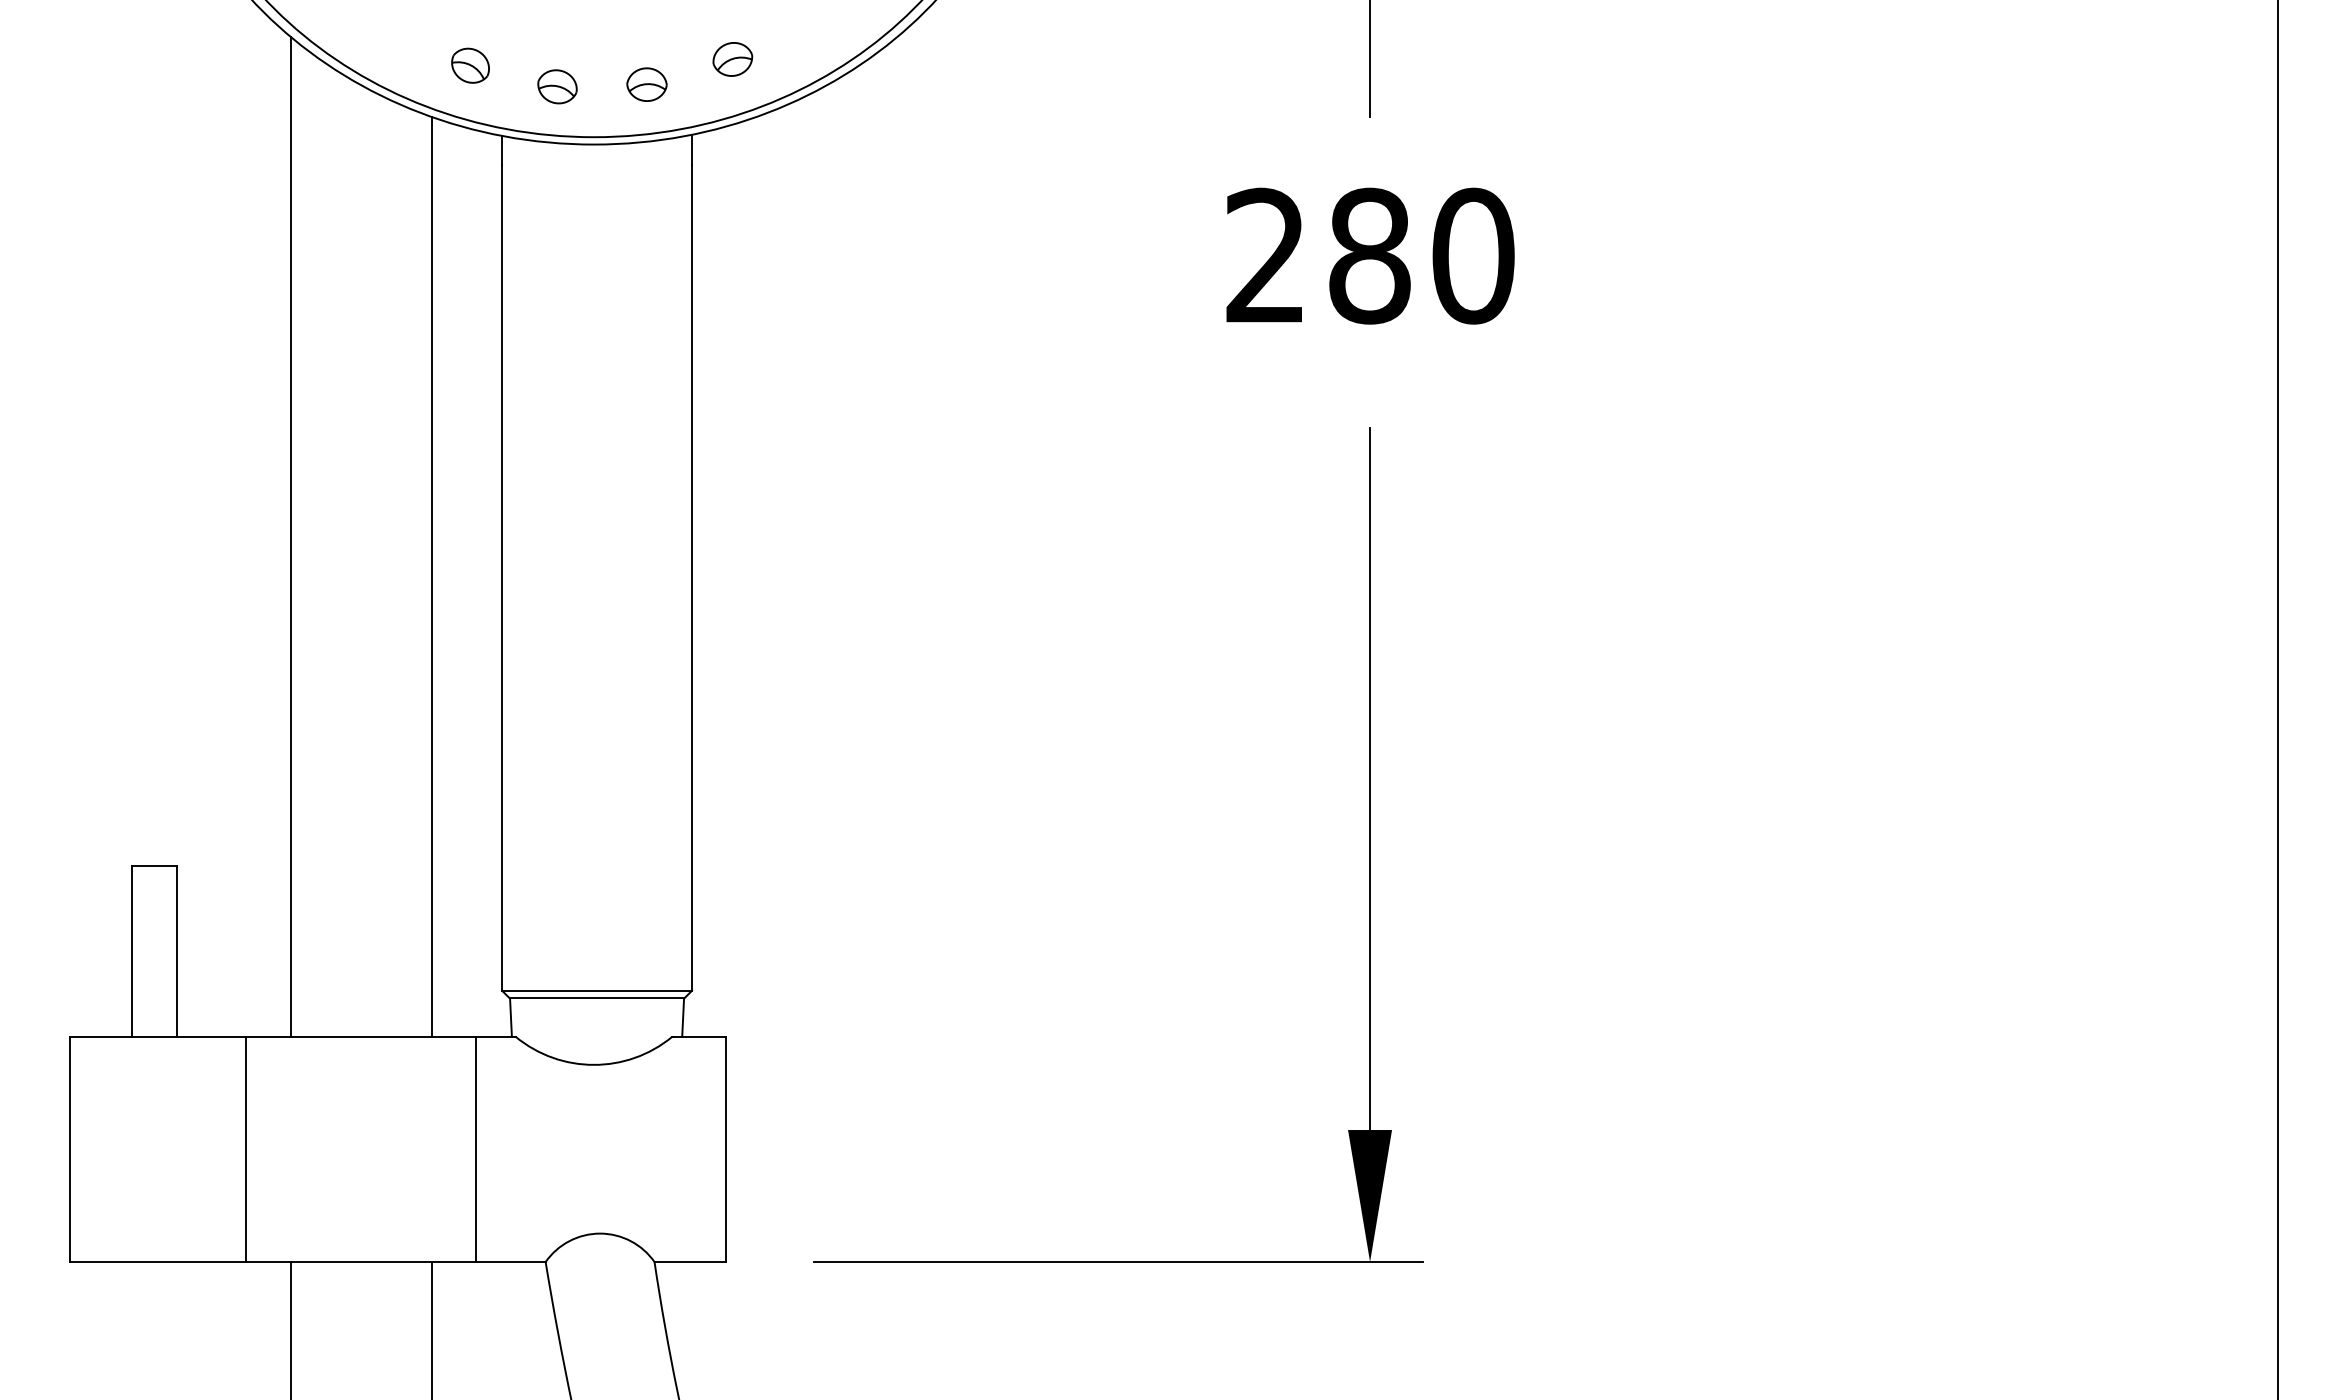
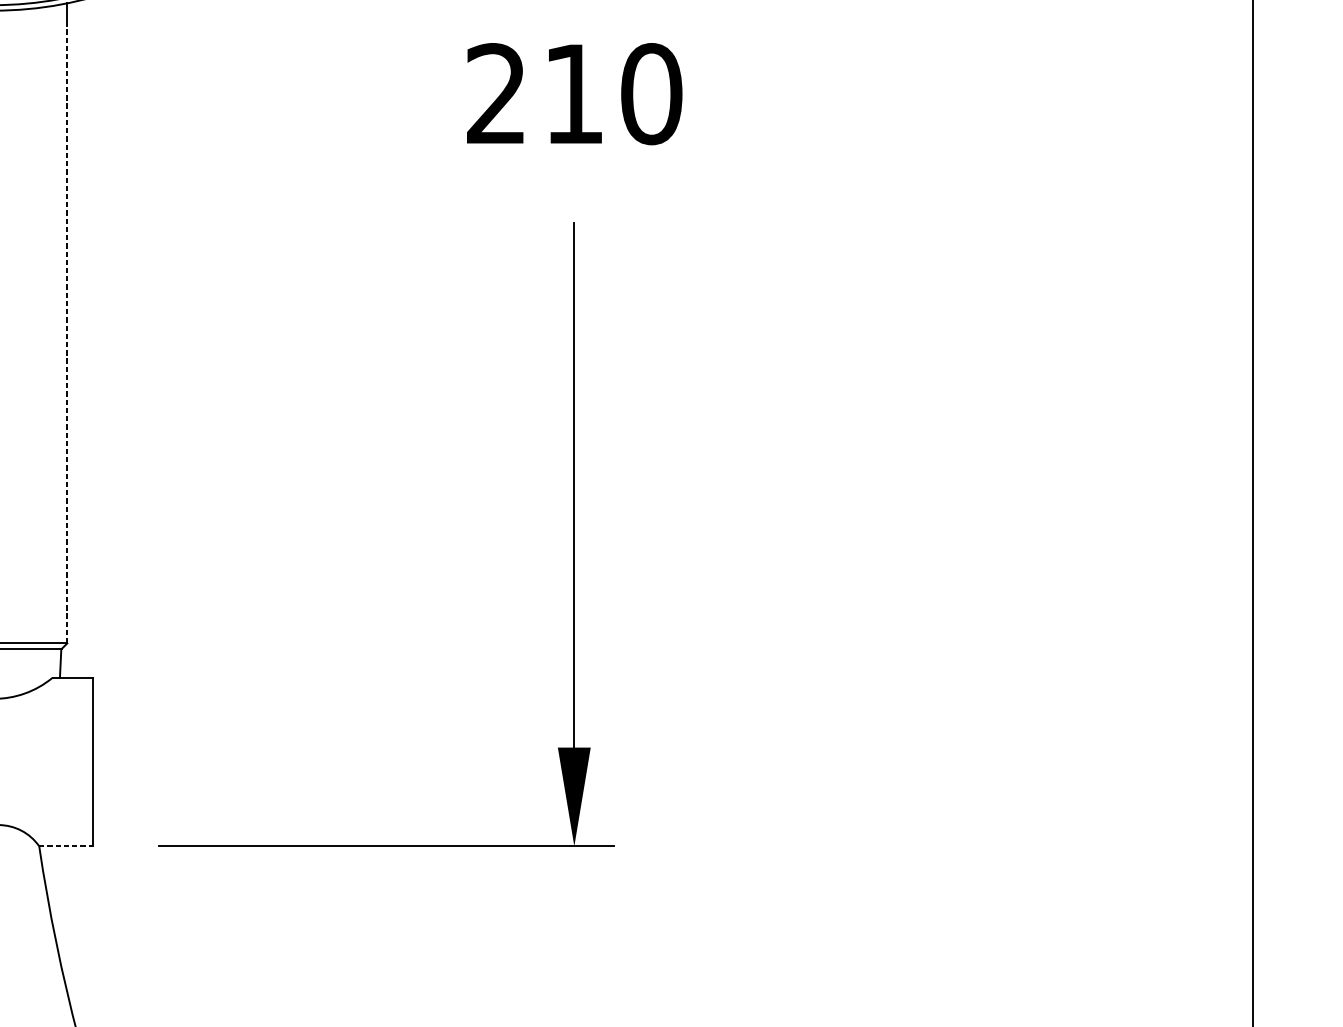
text: (1369, 255) -> (573, 93), 280 -> 210
line: (692, 577) -> (67, 334), solid -> dashed
line: (690, 1262) -> (66, 846), solid -> dashed

